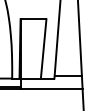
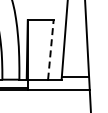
line: (43, 49) -> (50, 50), solid -> dashed

